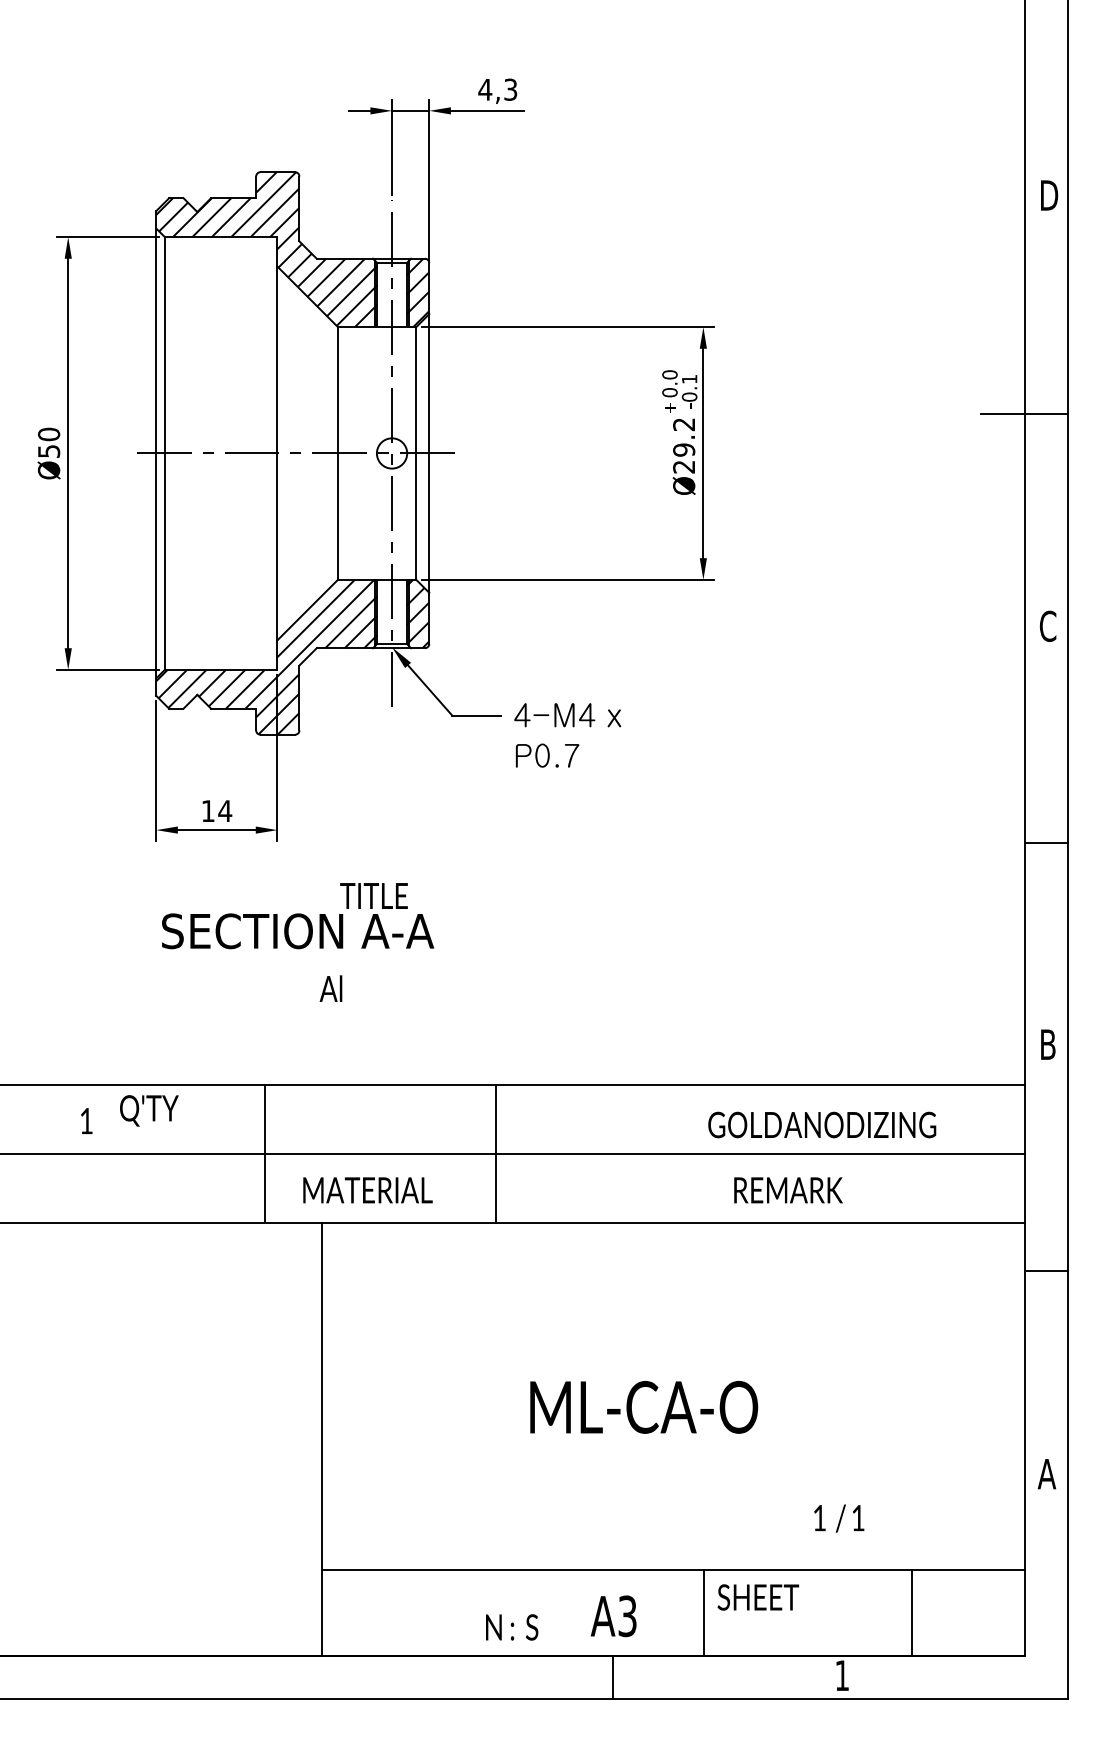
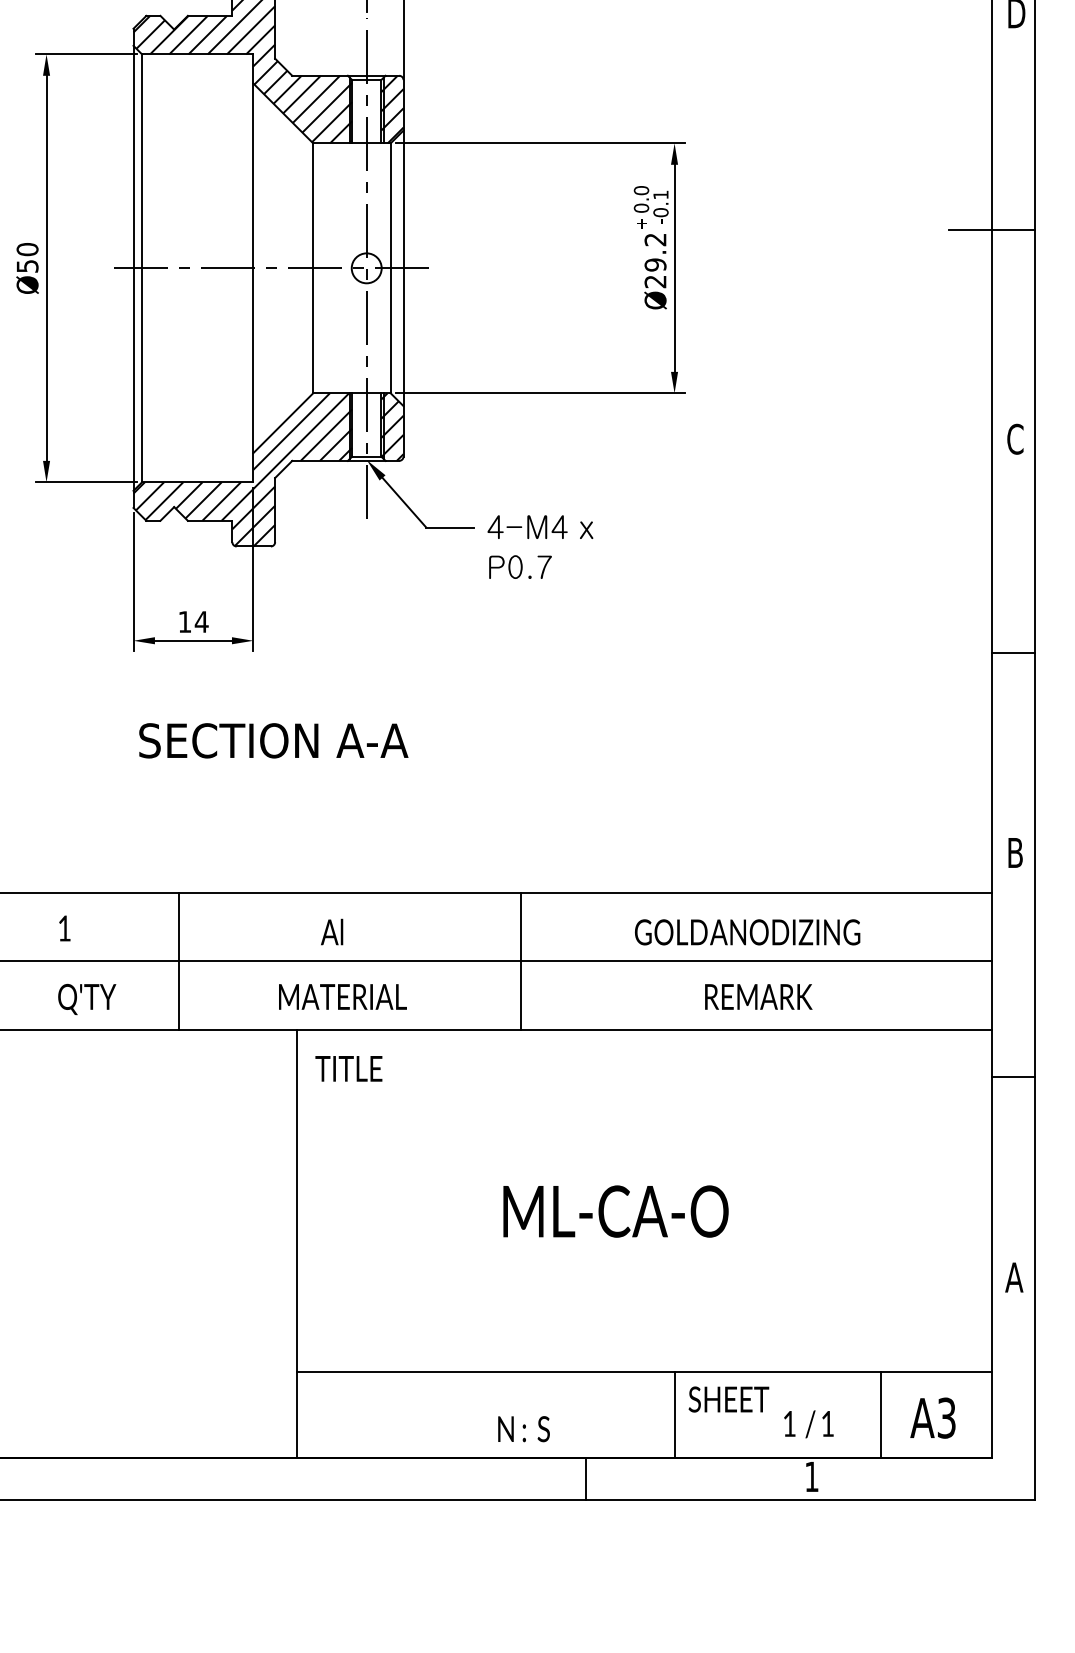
text: (373, 895) -> (348, 1068), moved
text: (330, 988) -> (331, 931), moved
text: (149, 1110) -> (87, 999), moved
text: (822, 1124) -> (747, 931), moved
line: (265, 1153) -> (179, 960), moved
line: (495, 1153) -> (521, 960), moved
text: (839, 1518) -> (809, 1424), moved
text: (613, 1616) -> (932, 1418), moved
text: (512, 1627) -> (524, 1429), moved

